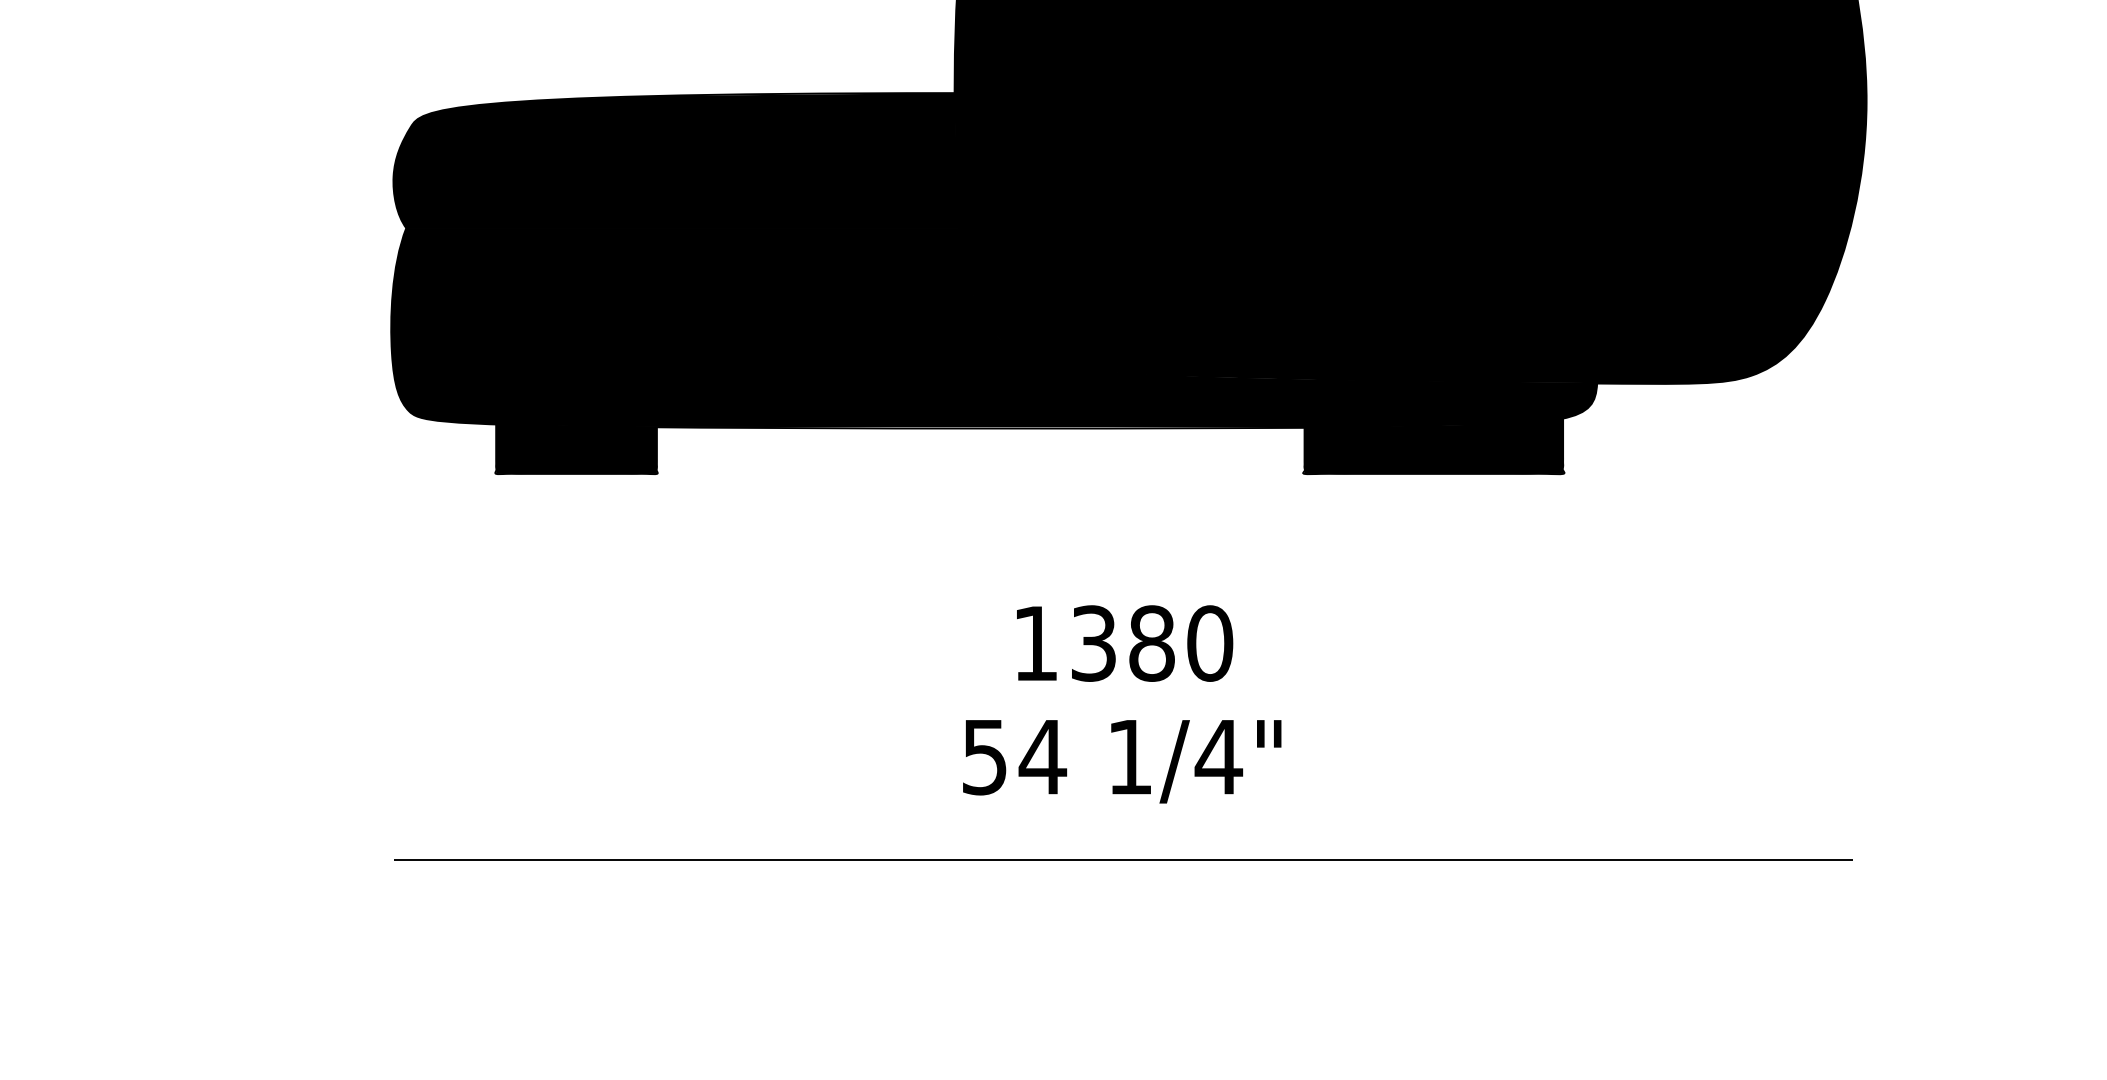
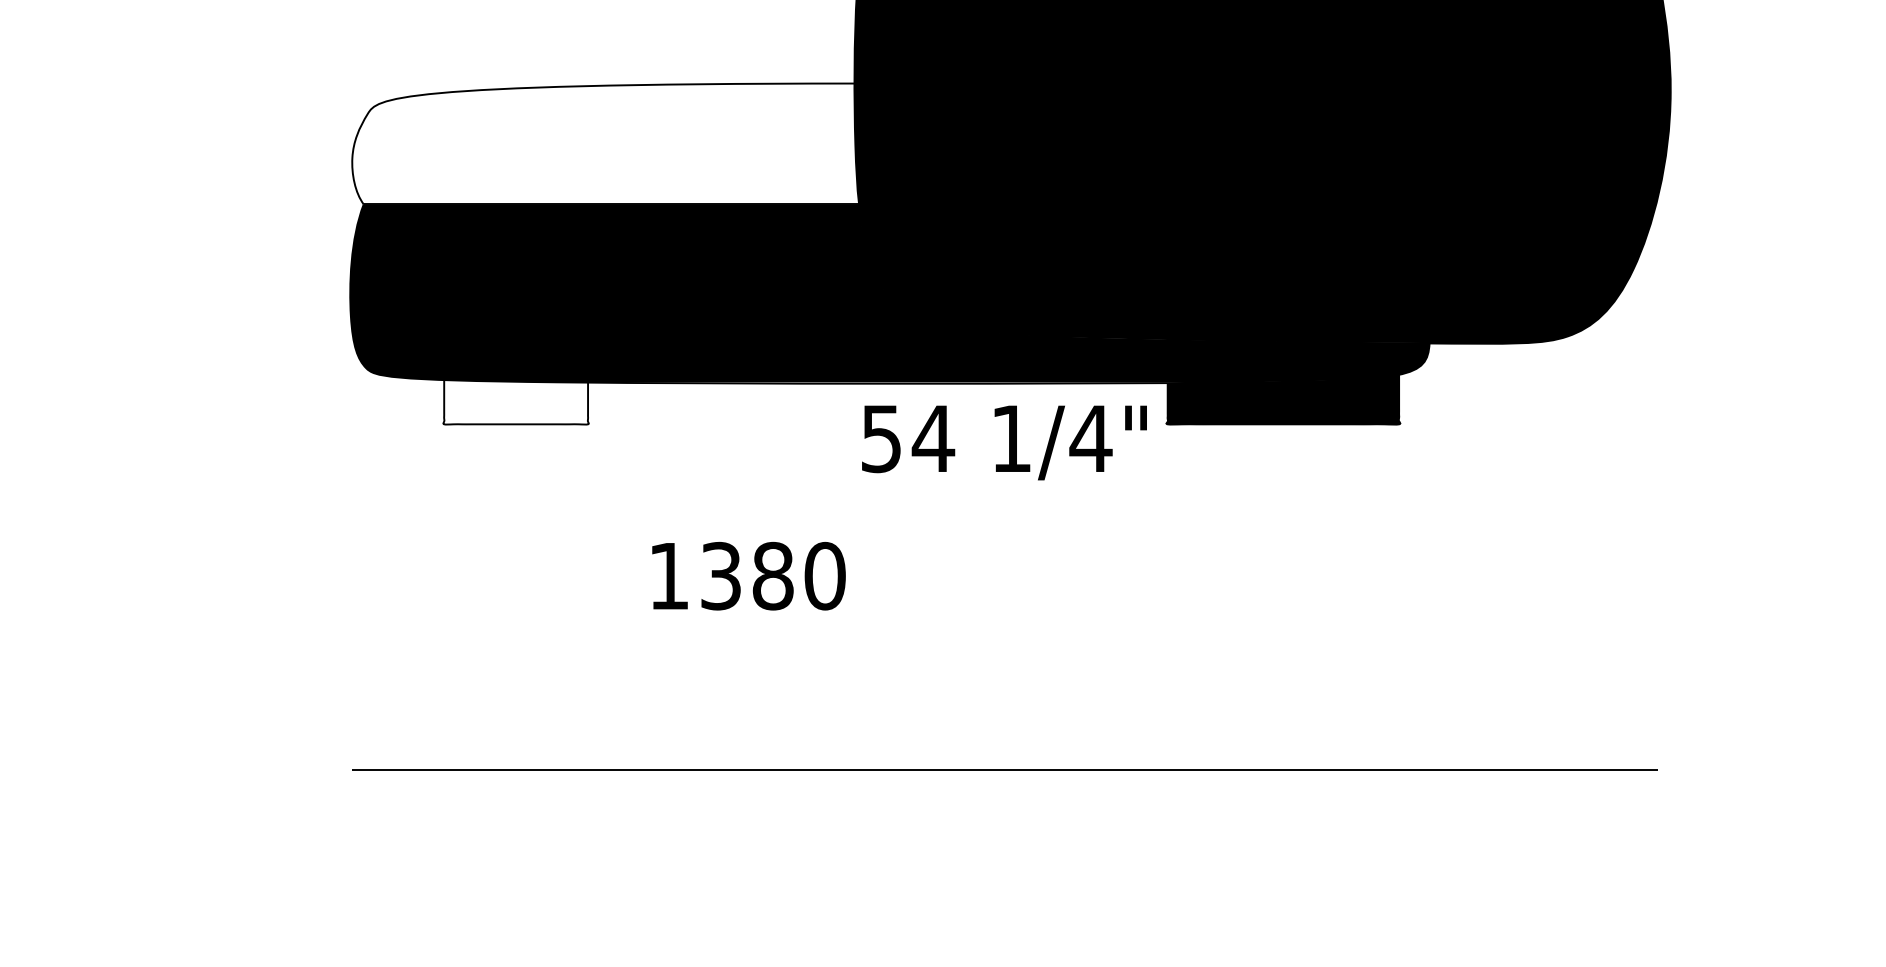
fill: (676, 160) -> (605, 143), removed
fill: (576, 449) -> (516, 402), removed
text: (1124, 643) -> (748, 576), moved
text: (1122, 761) -> (1004, 442), moved

